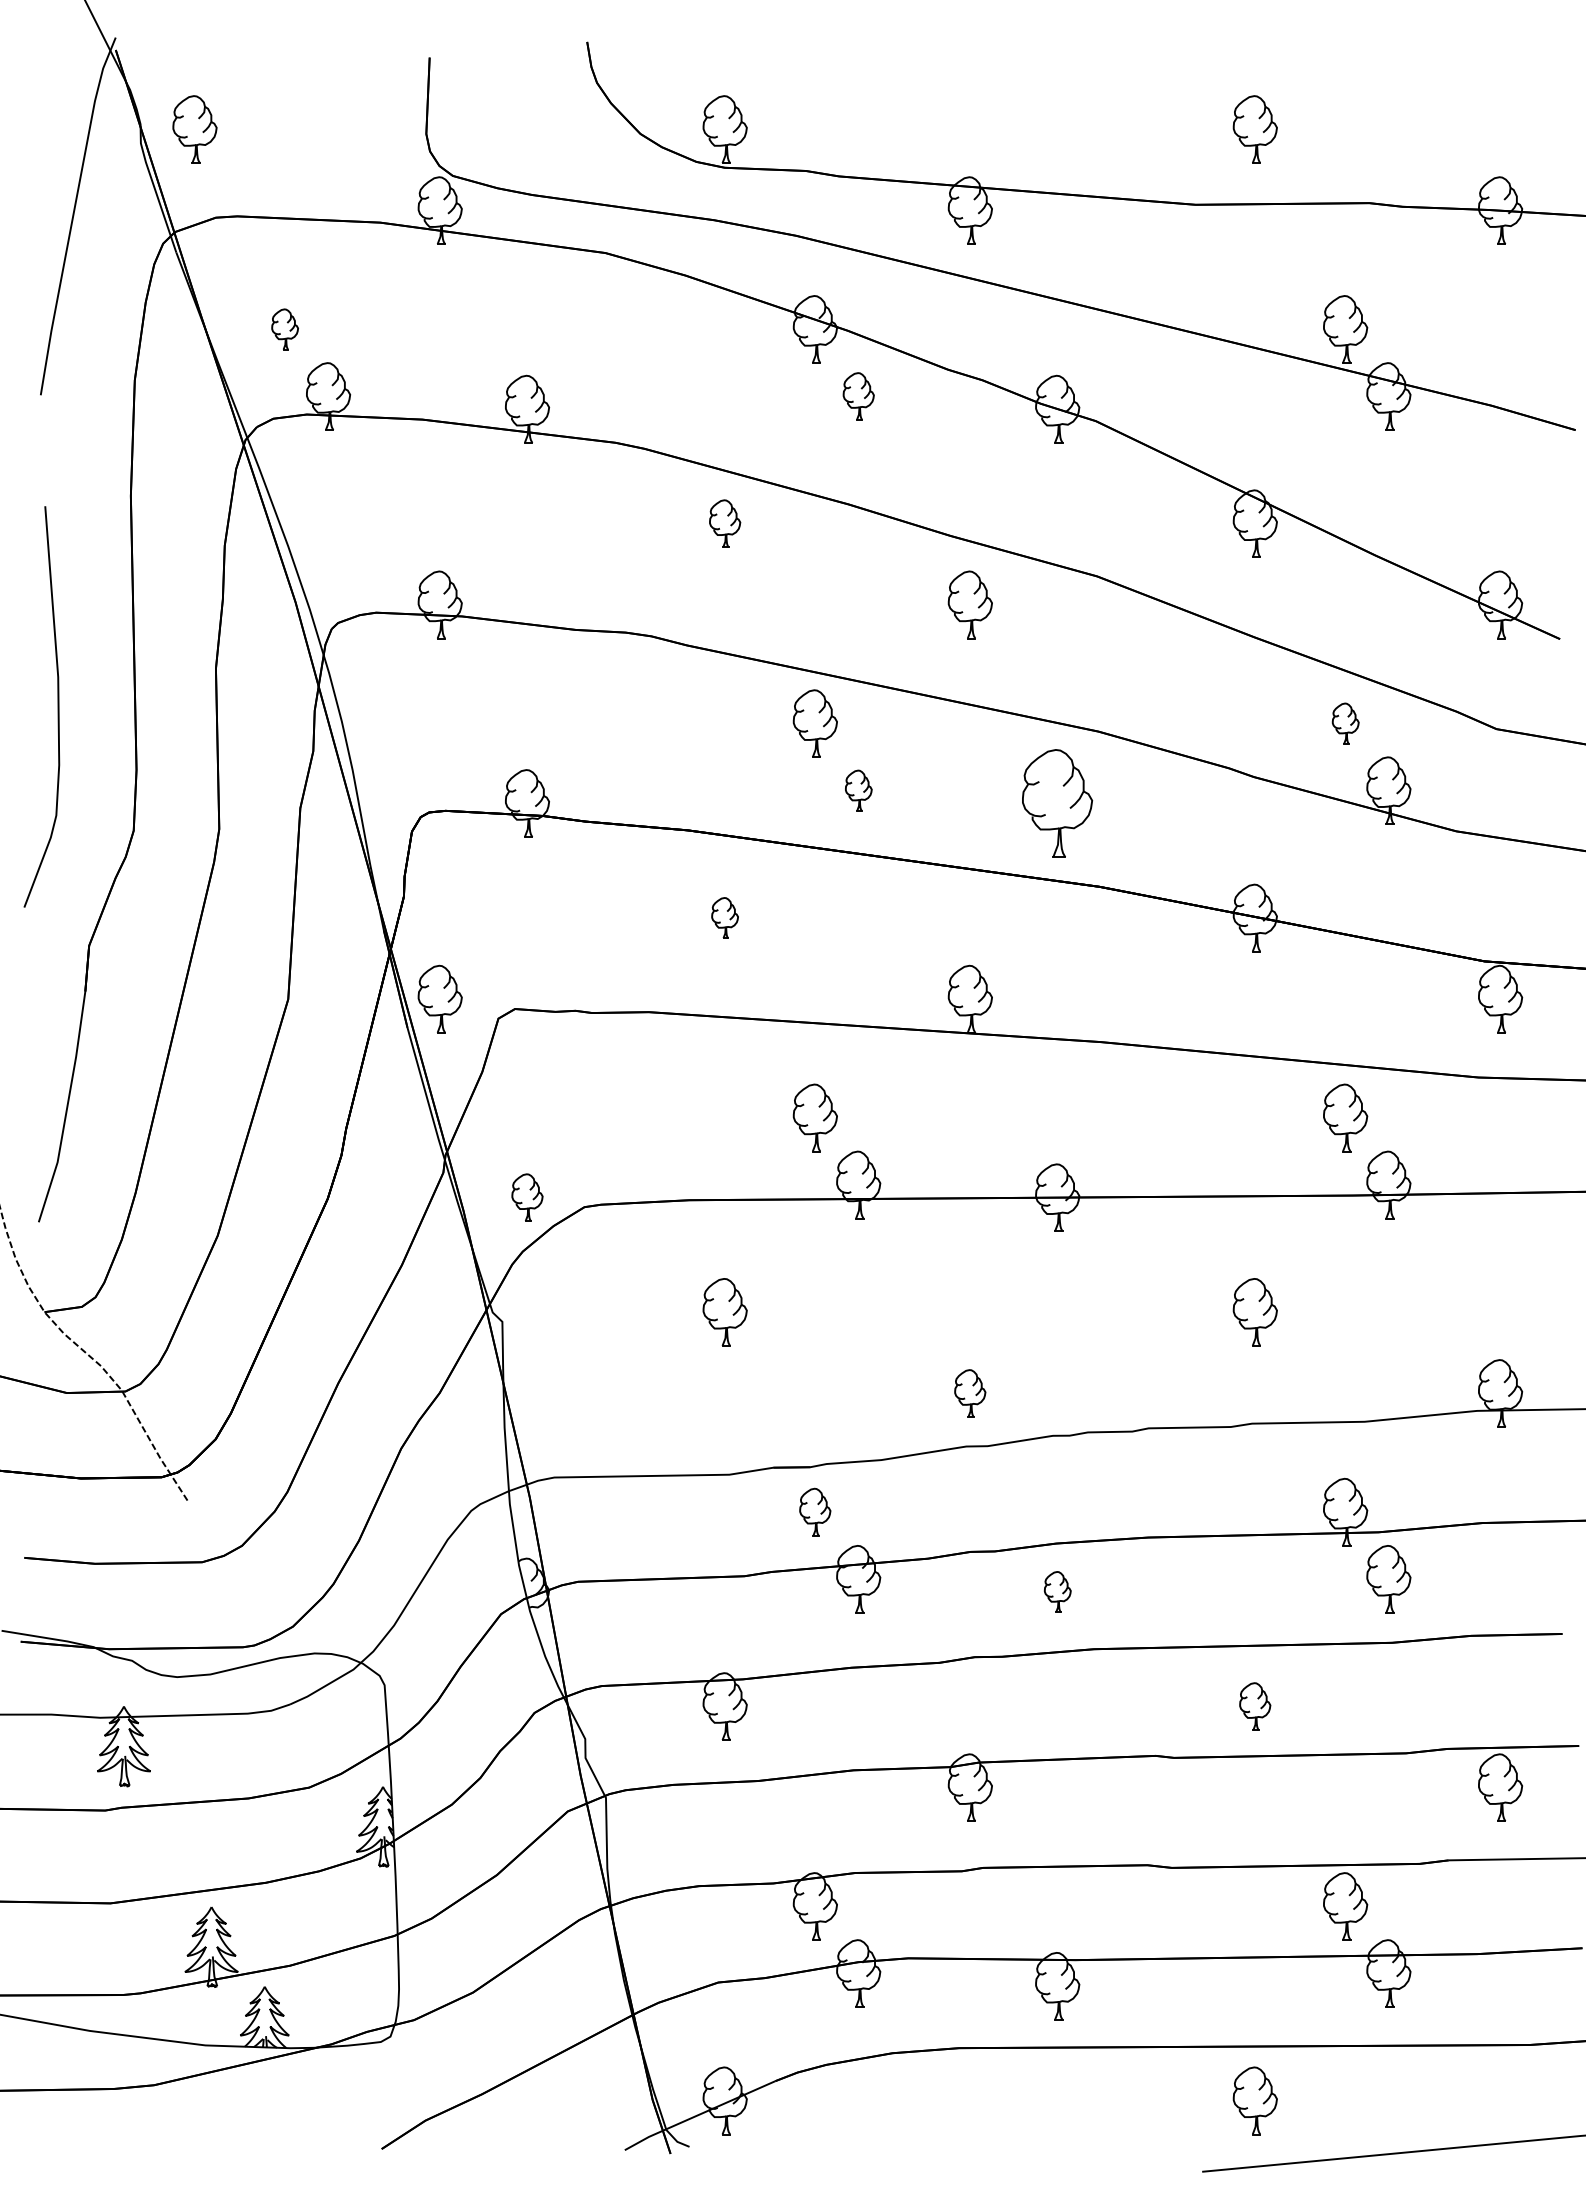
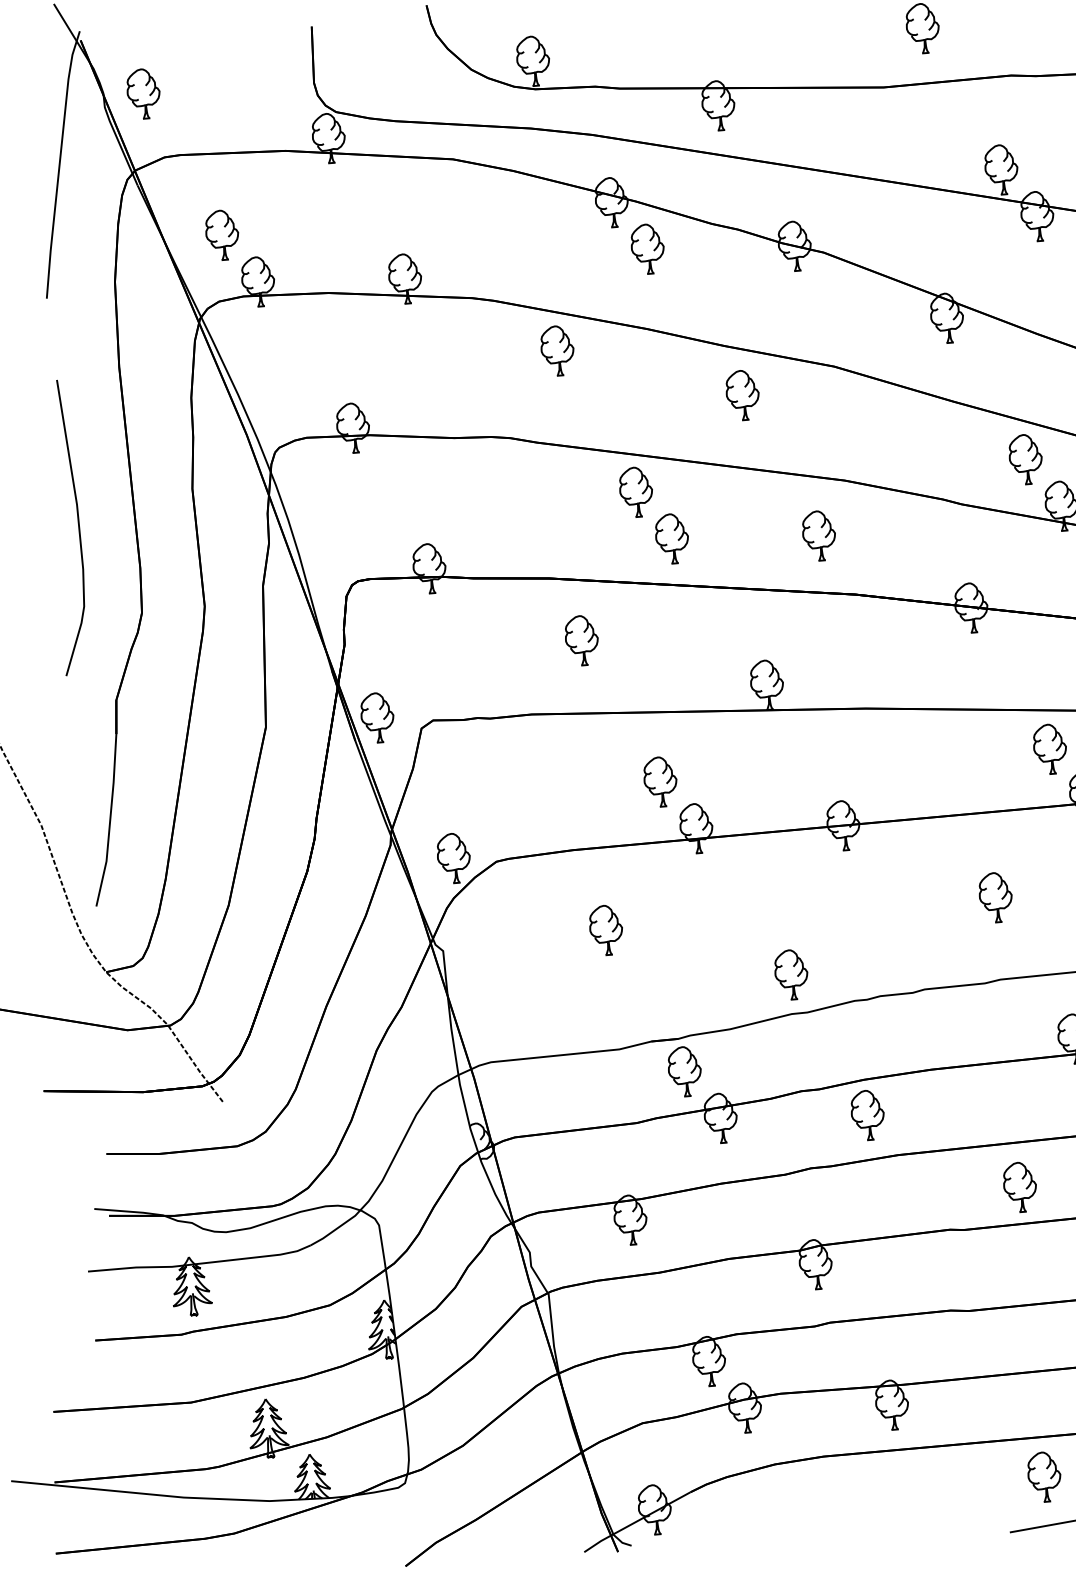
part: (284, 329) -> (221, 235), size x1.67
part: (858, 396) -> (647, 249), size x1.43
part: (724, 523) -> (557, 350), size x1.43
part: (1345, 723) -> (1025, 459), size x1.67
part: (858, 790) -> (672, 538), size x1.67
part: (1057, 803) -> (819, 535), size x0.62
part: (724, 917) -> (581, 640), size x1.67
part: (527, 1197) -> (453, 858), size x1.43
part: (969, 1393) -> (790, 974), size x1.43
part: (814, 1511) -> (684, 1071), size x1.43
part: (1057, 1591) -> (867, 1114), size x1.67
part: (1254, 1706) -> (1019, 1187), size x1.43

